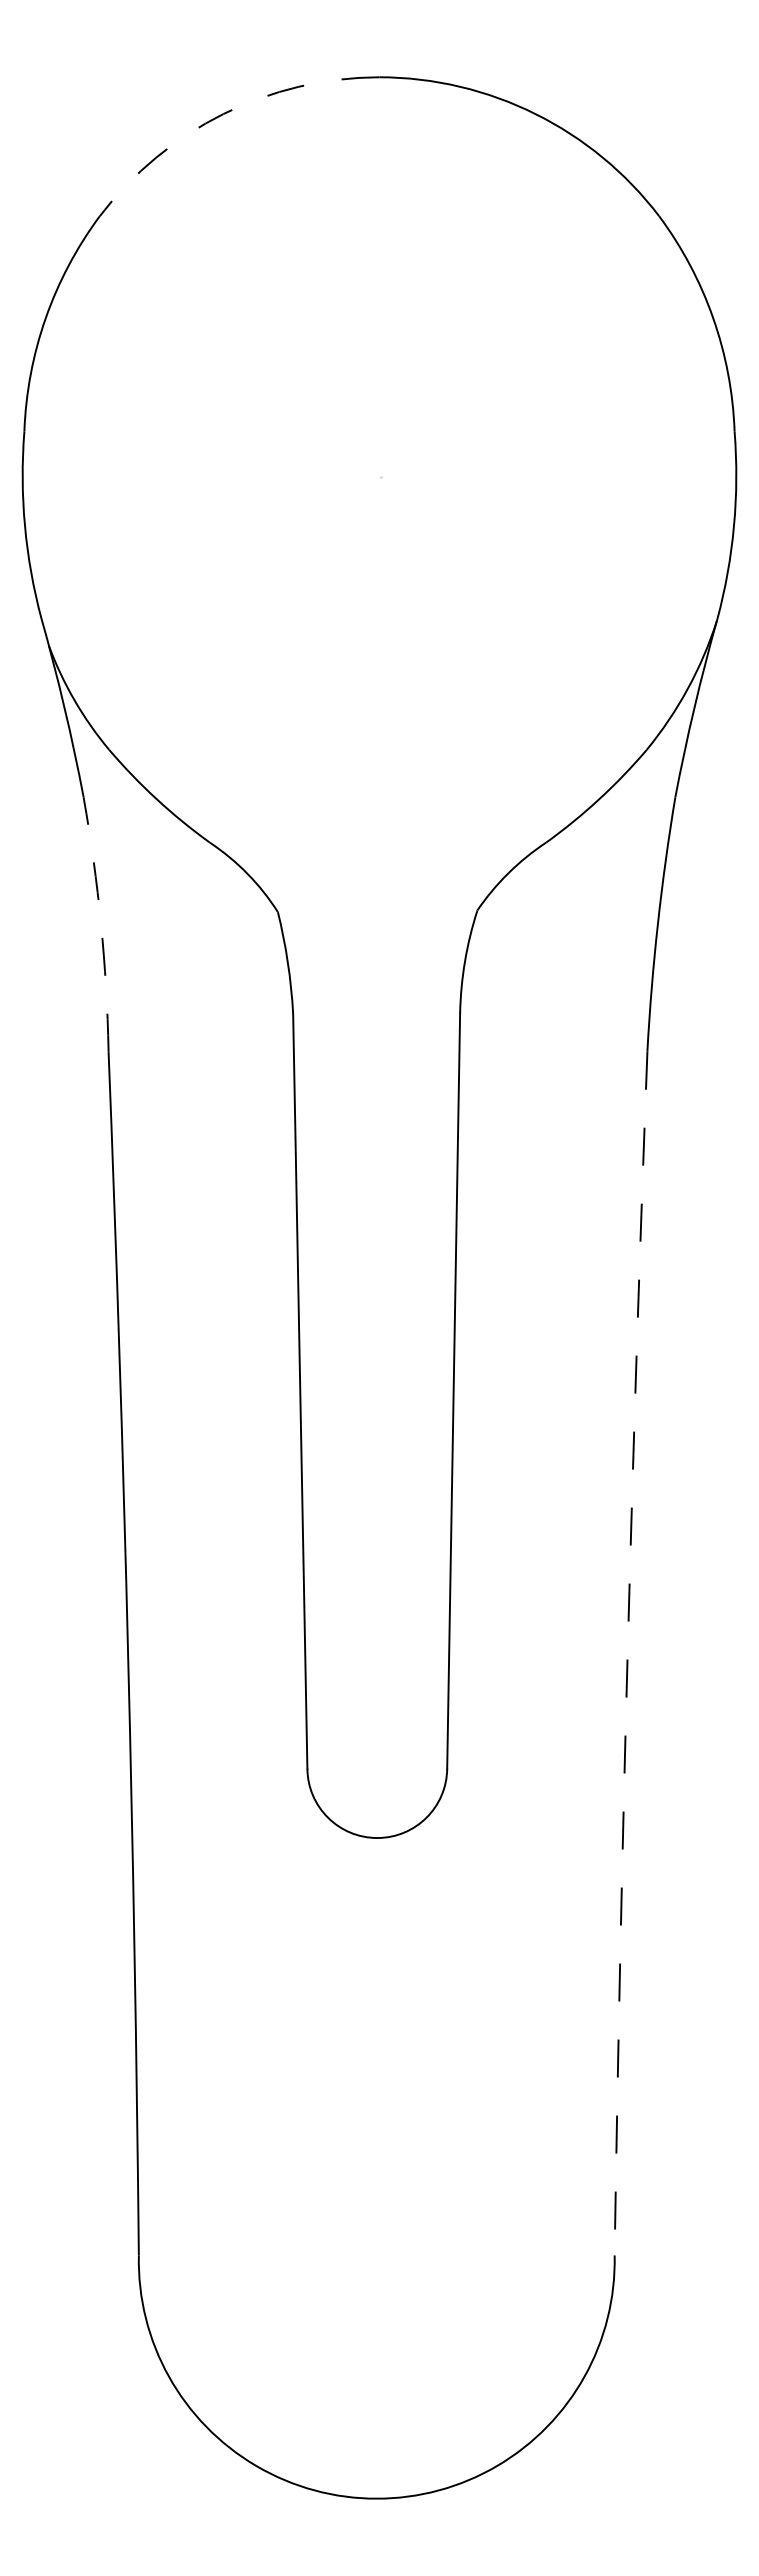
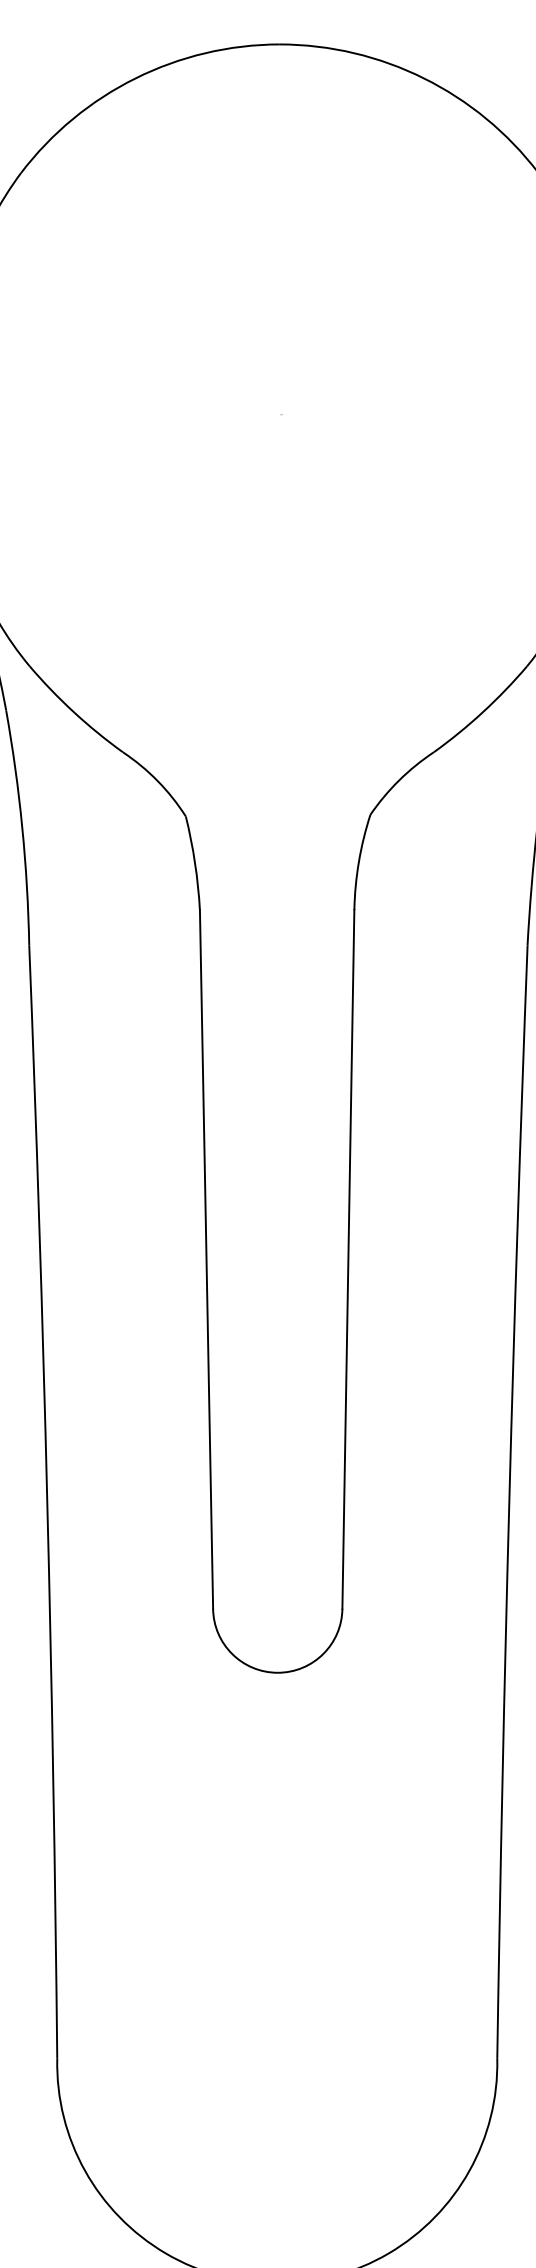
arc: (223, 114) -> (135, 78), dashed -> solid
arc: (101, 924) -> (22, 827), dashed -> solid
arc: (627, 1653) -> (509, 1502), dashed -> solid

